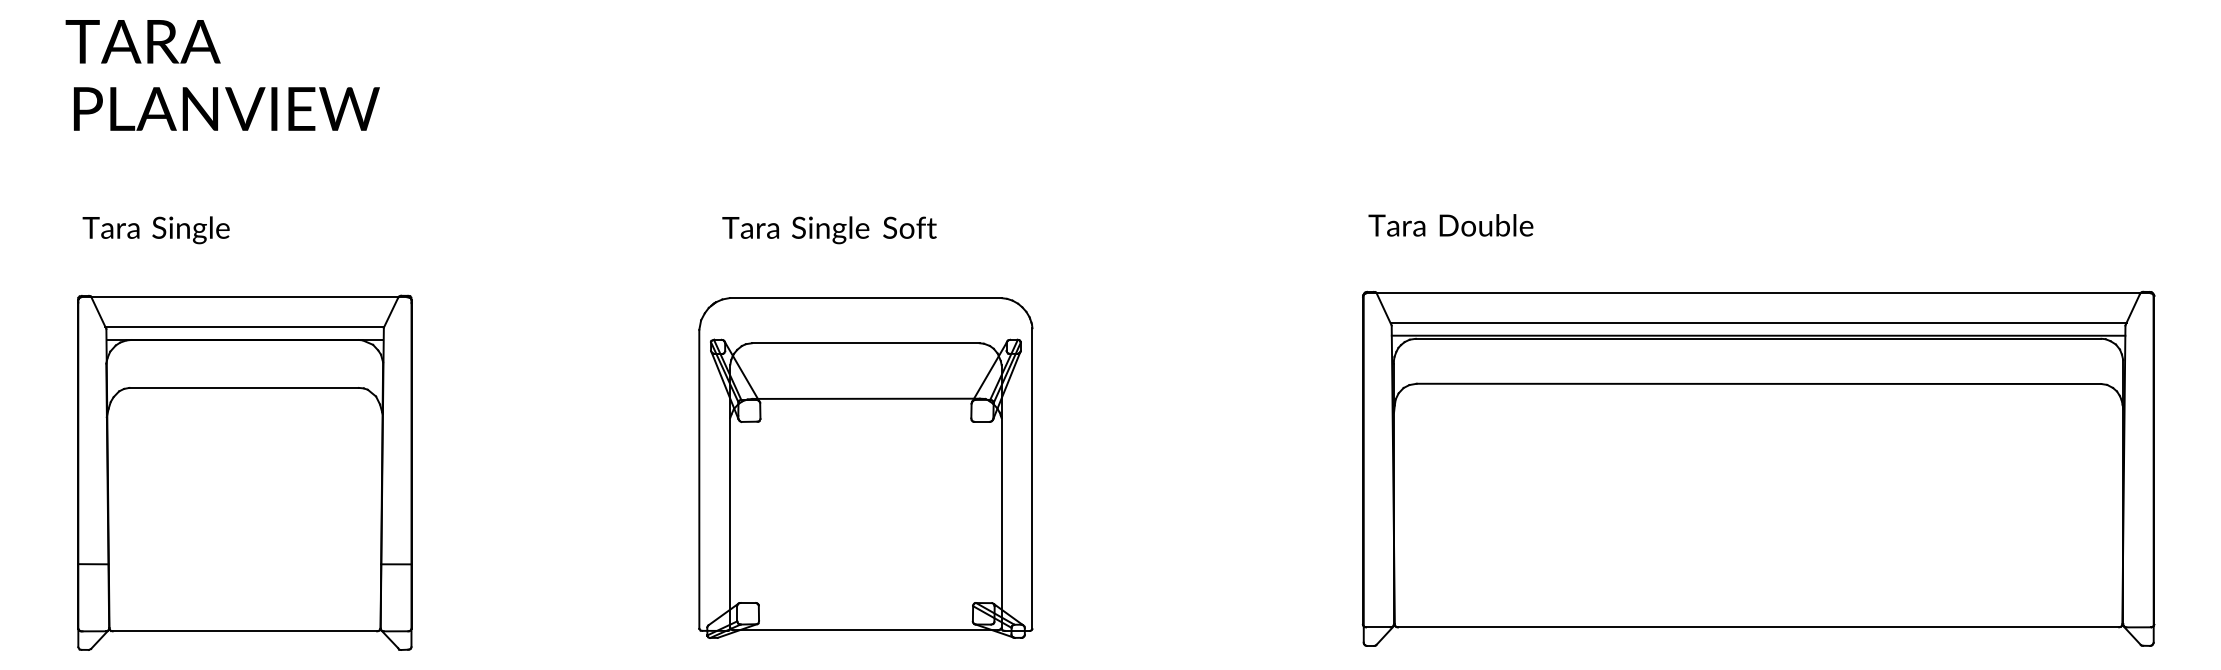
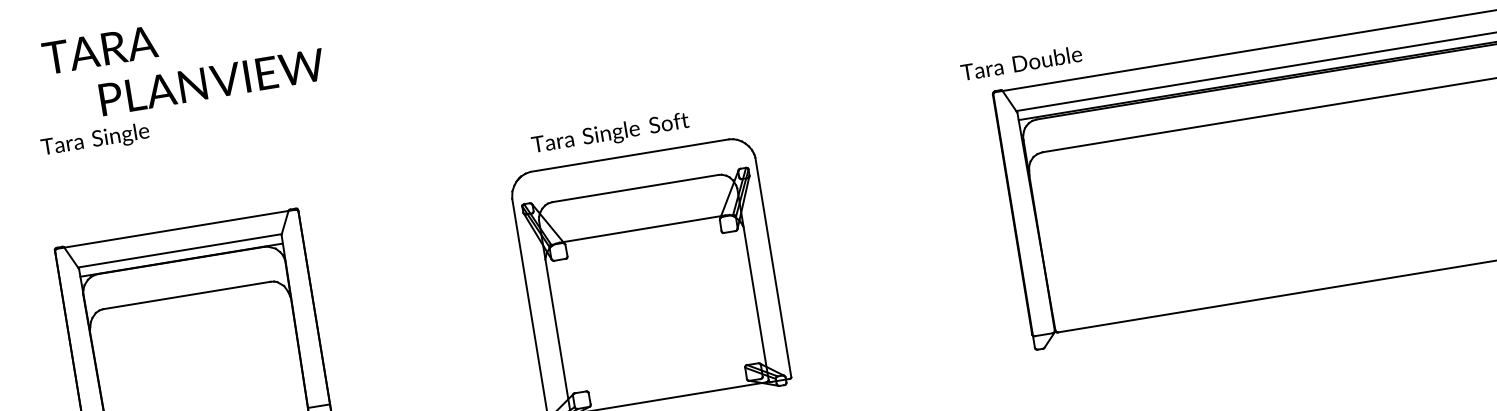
text: (142, 41) -> (99, 50), moved
text: (226, 108) -> (211, 81), moved
text: (1450, 225) -> (1021, 63), moved
text: (155, 230) -> (94, 140), moved
text: (829, 230) -> (610, 134), moved

